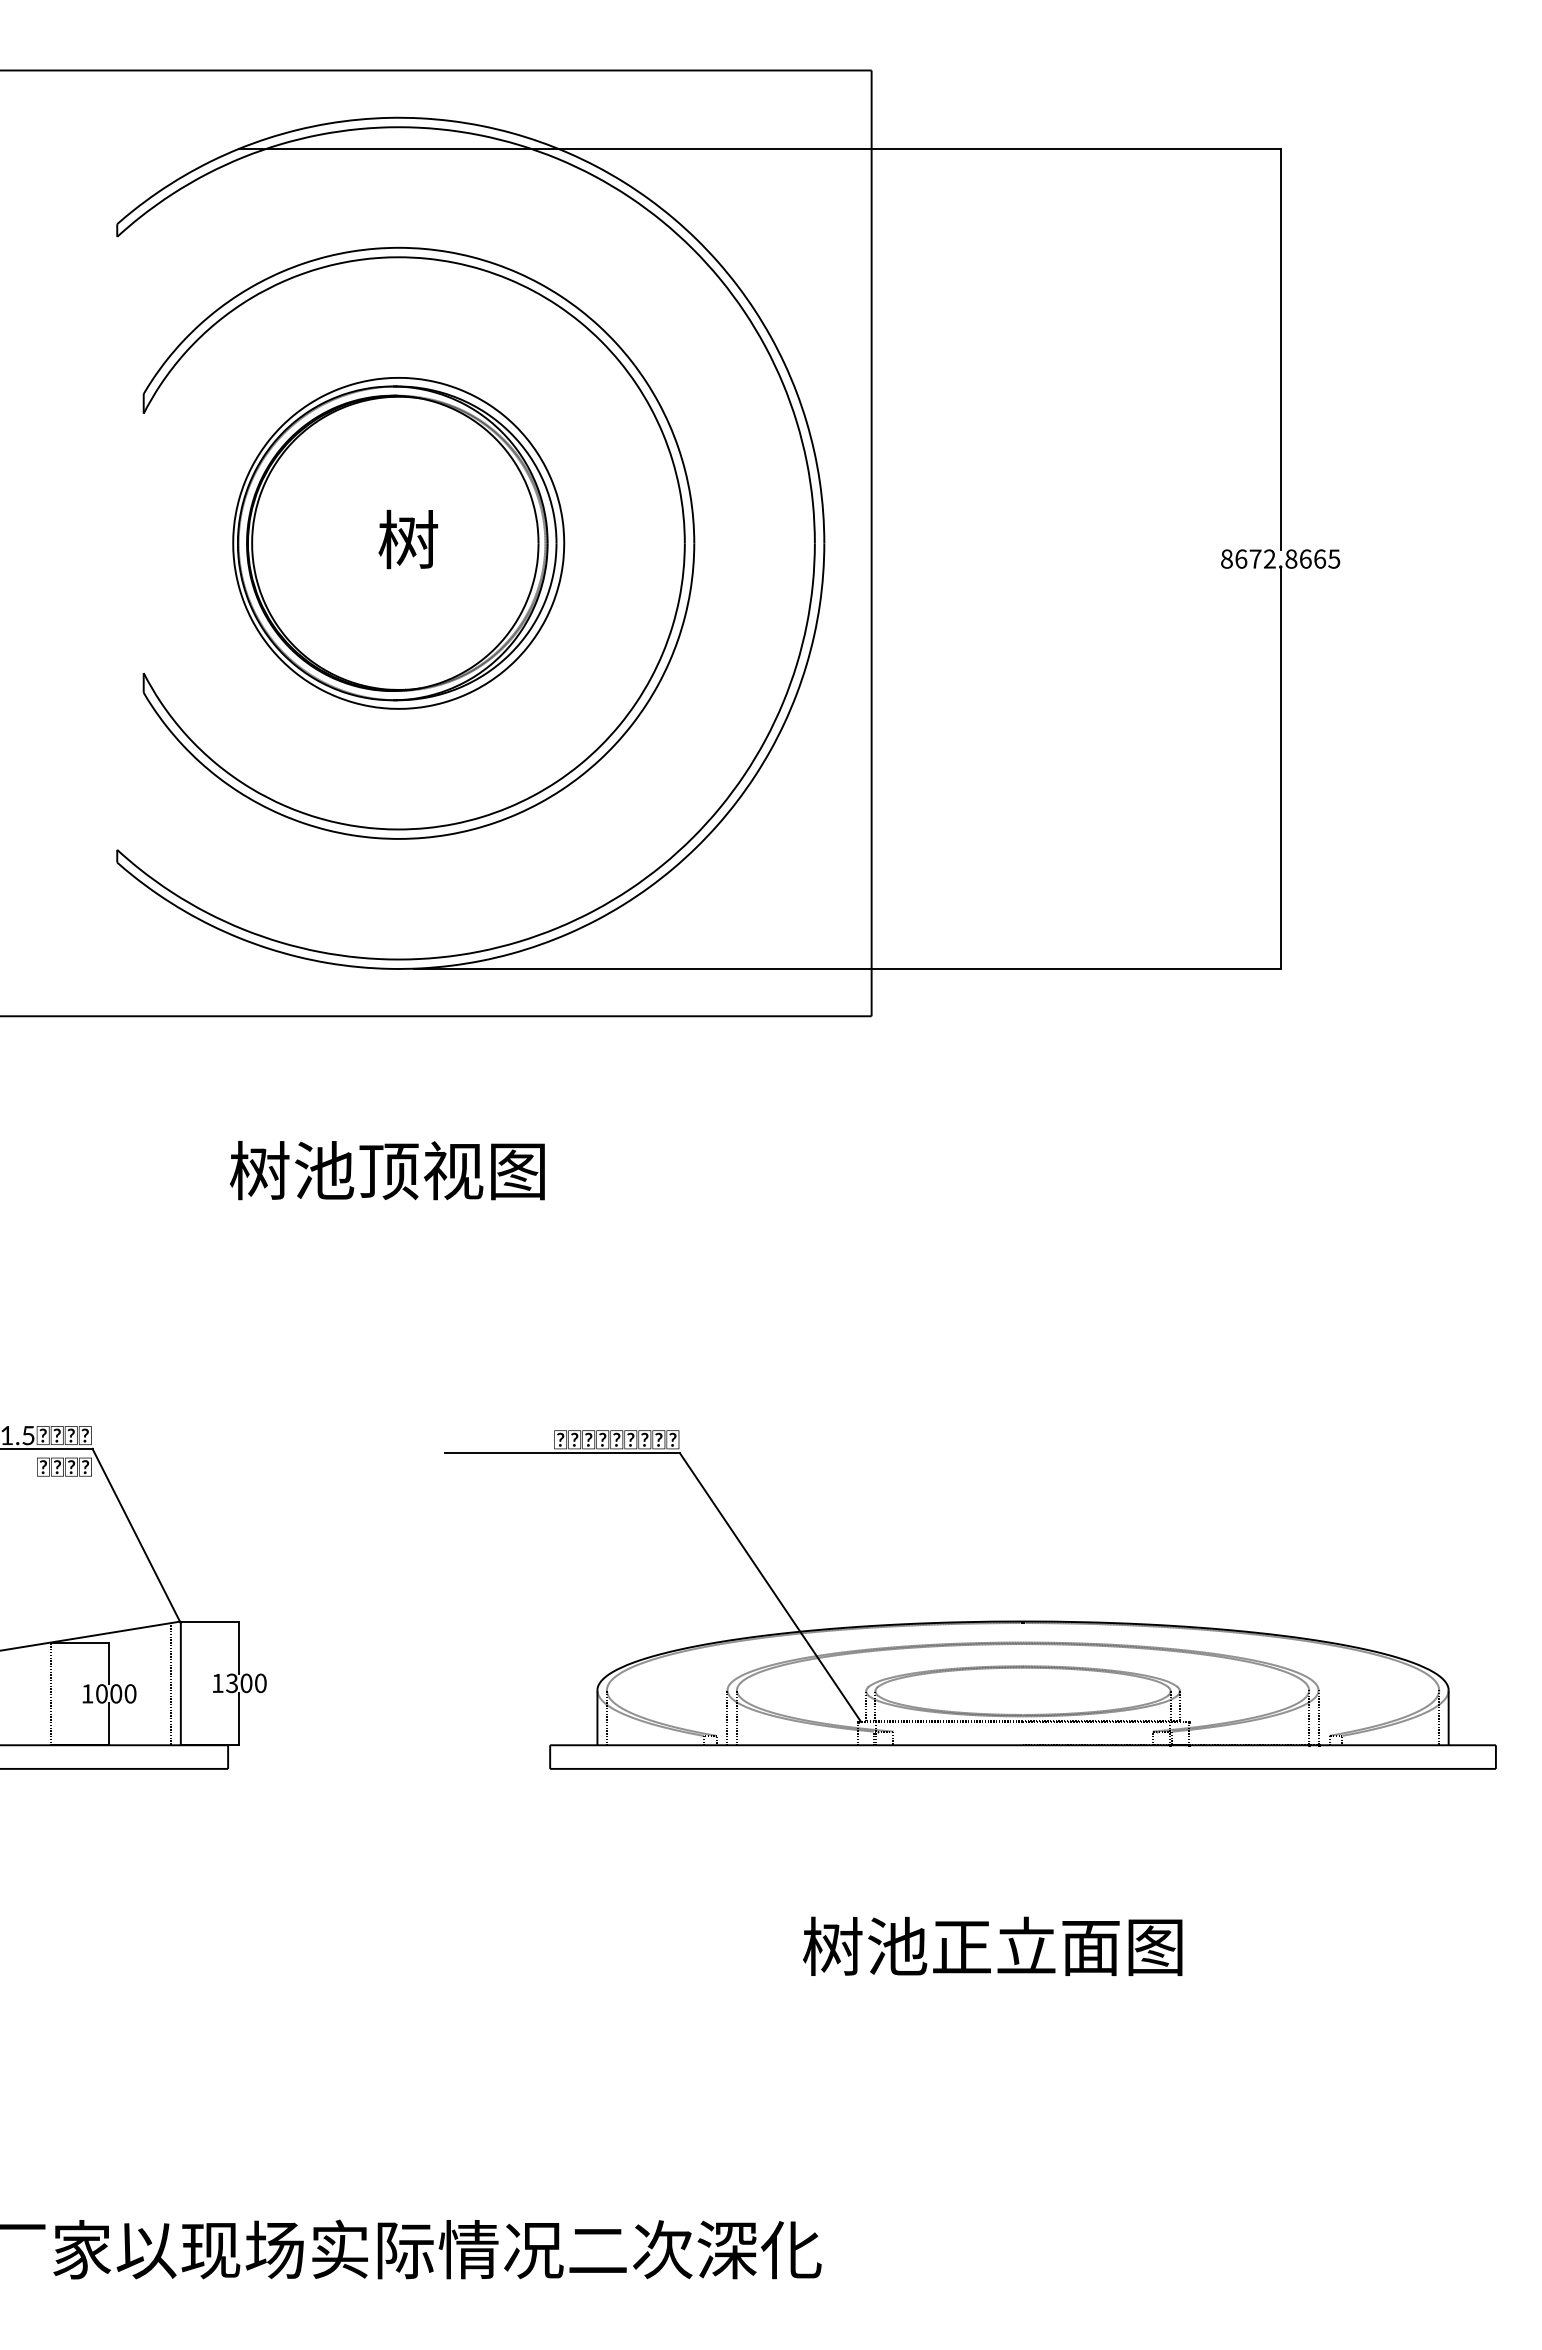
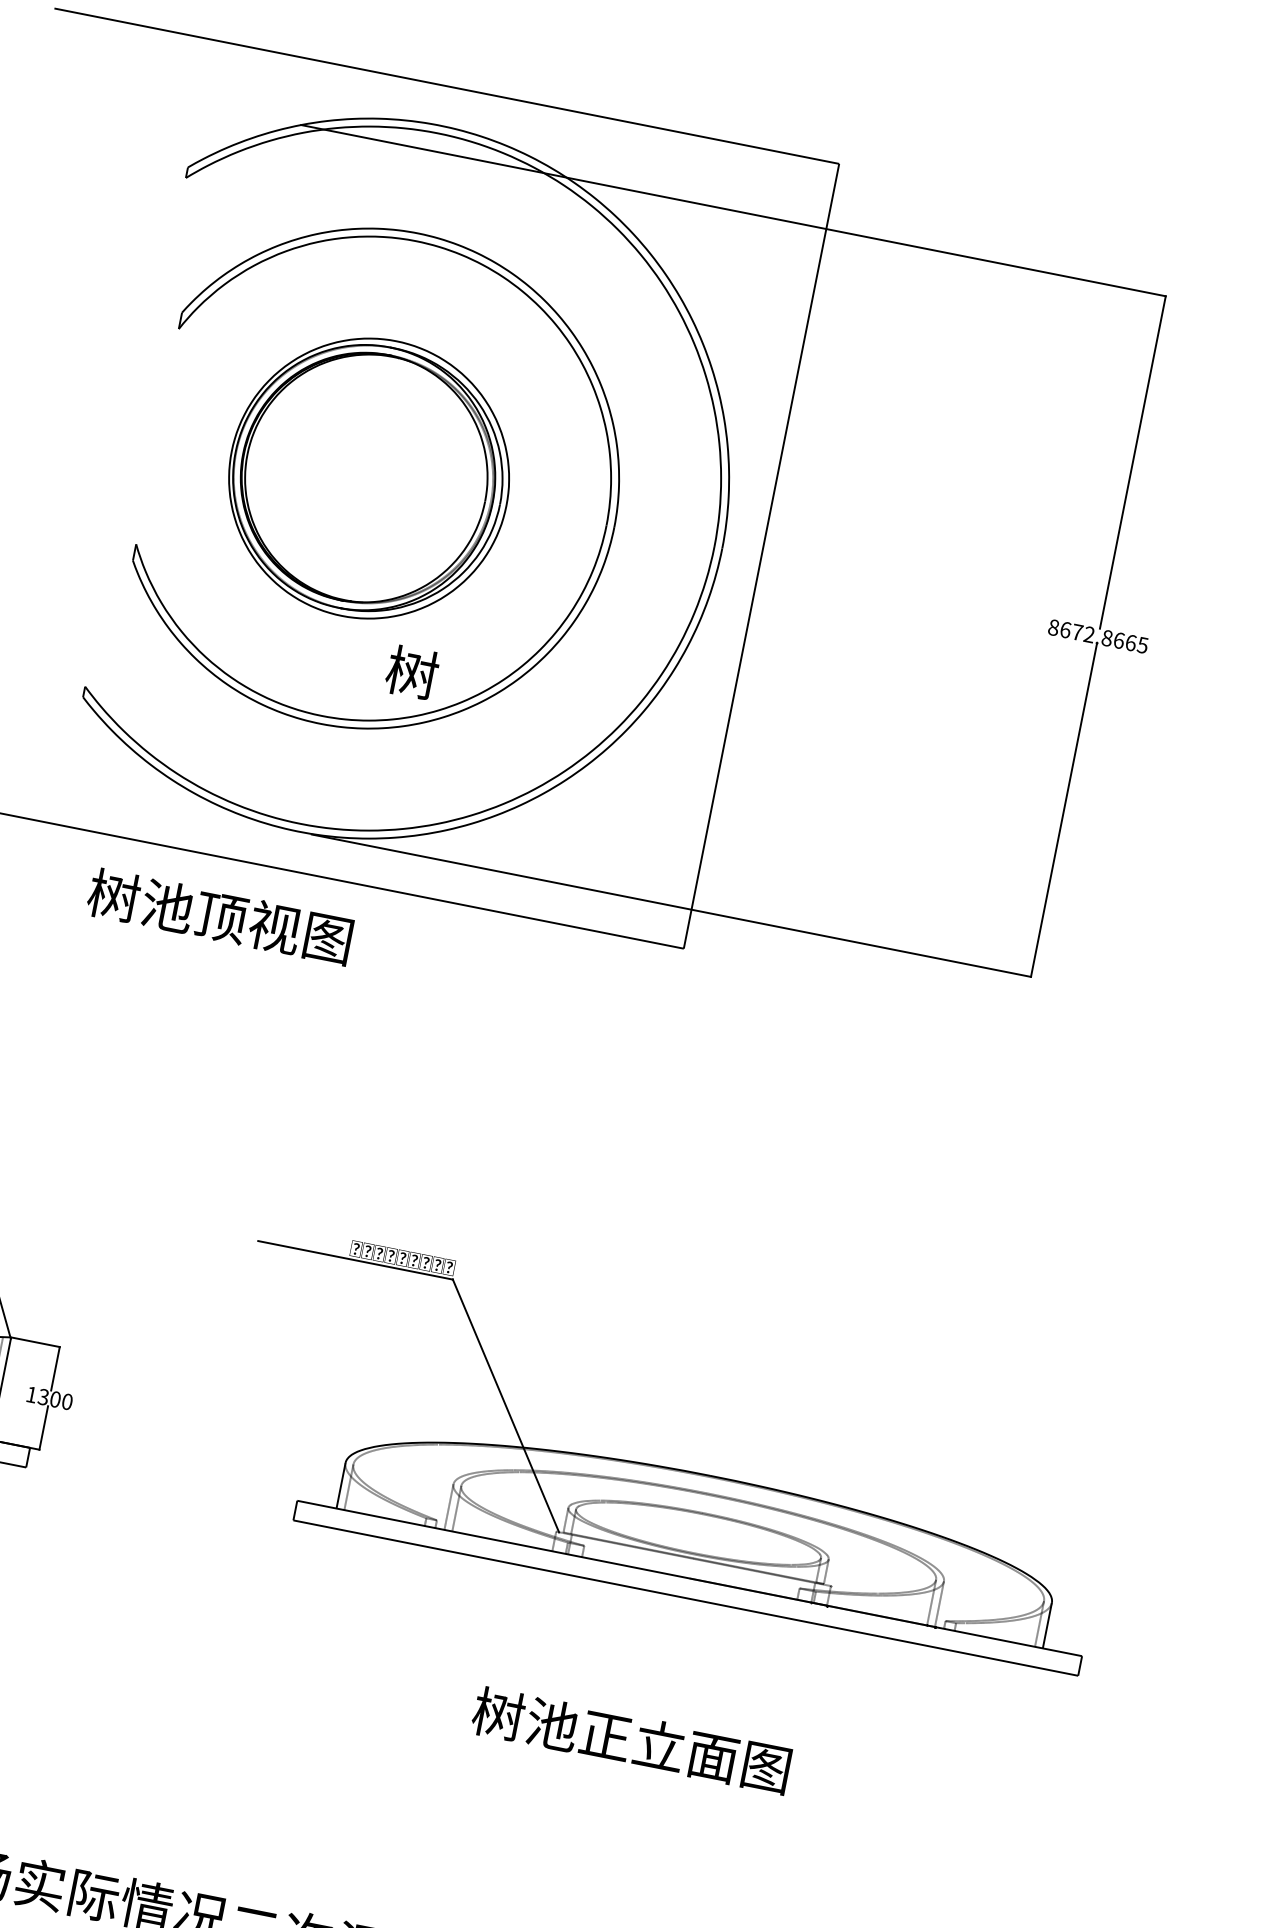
text: (408, 539) -> (412, 672), moved
text: (387, 1170) -> (220, 916), moved

